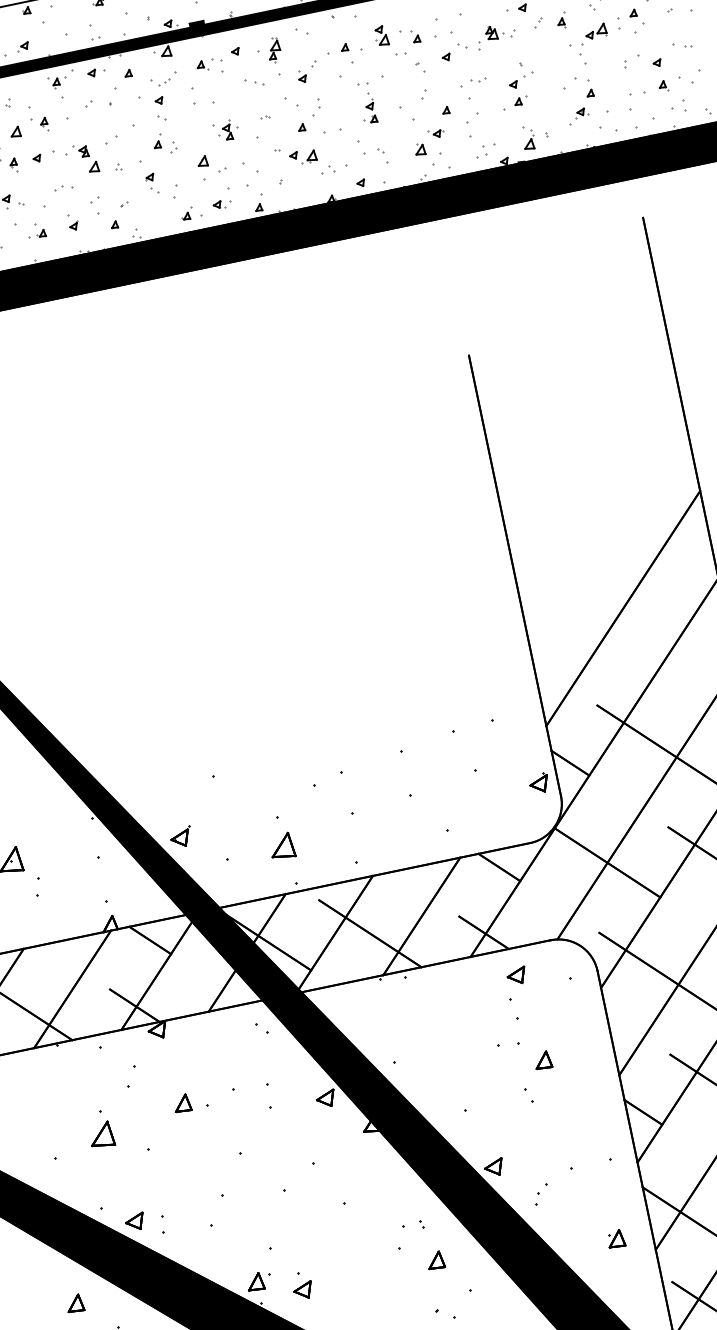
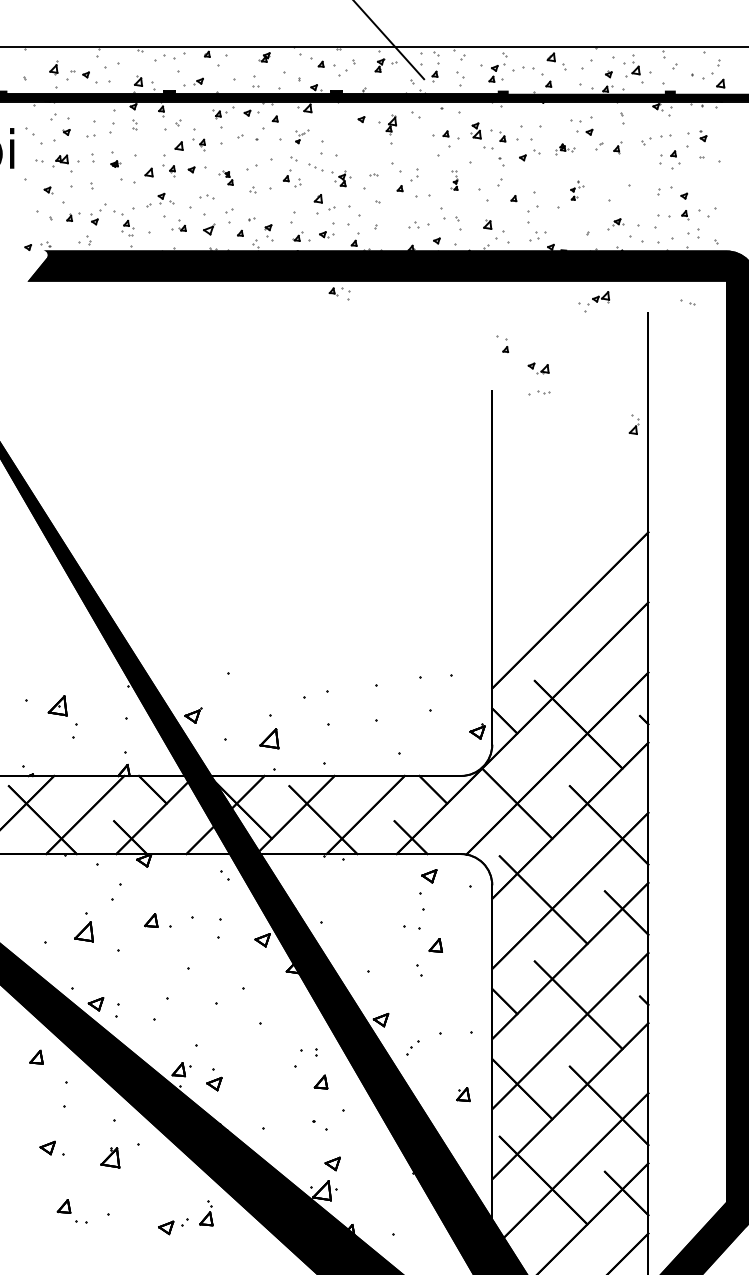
part: (496, 36) -> (564, 149), size x0.6
part: (588, 38) -> (594, 301), moved
part: (682, 45) -> (687, 302), moved
part: (210, 66) -> (339, 293), moved
part: (307, 71) -> (413, 146), removed
part: (473, 81) -> (539, 392), moved
part: (255, 82) -> (315, 167), moved
part: (521, 84) -> (576, 190), size x0.6
part: (584, 87) -> (502, 344), moved
part: (166, 88) -> (302, 136), size x0.6
part: (367, 103) -> (454, 180), size x0.6
part: (437, 133) -> (503, 214), removed
part: (527, 137) -> (633, 424), moved
part: (303, 157) -> (538, 368), moved
part: (81, 159) -> (225, 177), size x0.6
part: (151, 183) -> (268, 232), moved
part: (73, 221) -> (209, 224), size x1.6

